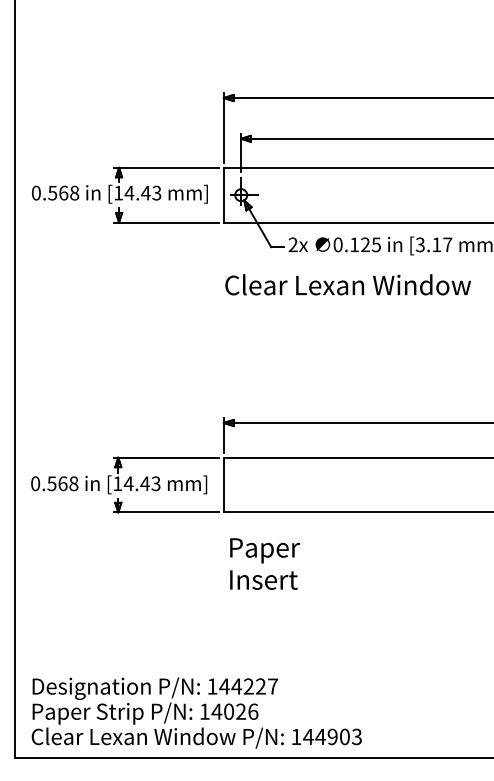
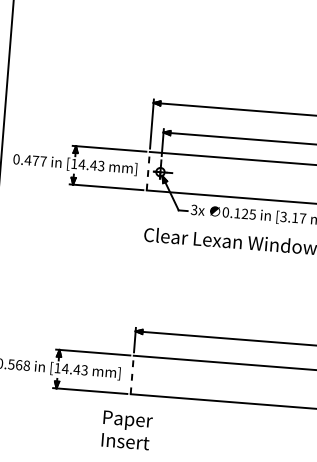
text: (63, 192) -> (35, 160), 0.568 -> 0.477
line: (223, 194) -> (148, 170), solid -> dashed
text: (292, 245) -> (193, 210), 2x -> 3x
line: (223, 484) -> (132, 374), solid -> dashed
text: (264, 563) -> (126, 430), moved

